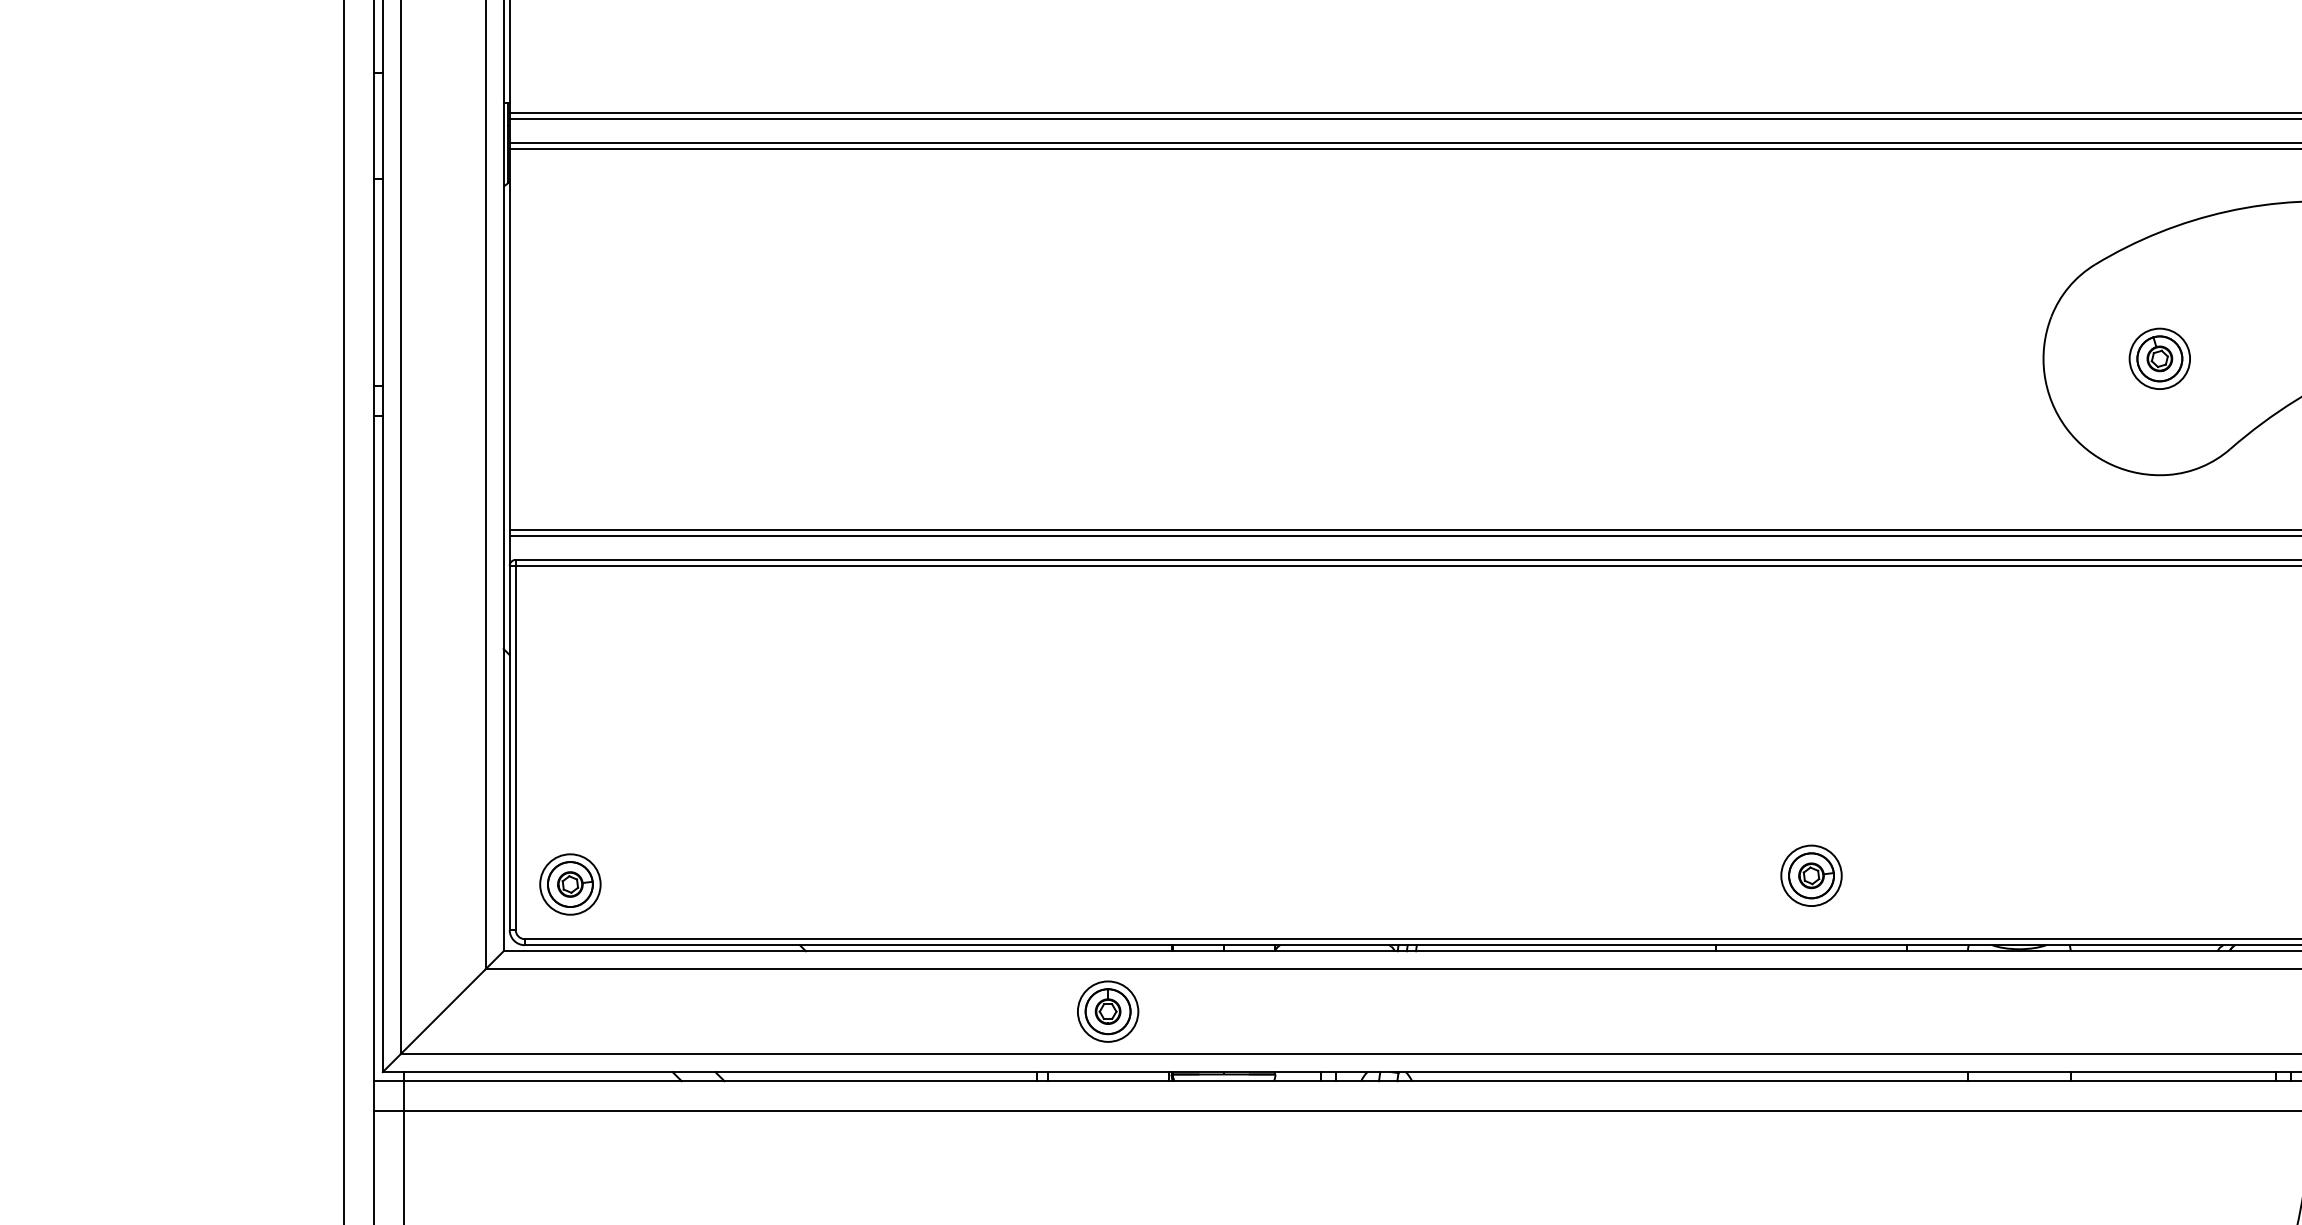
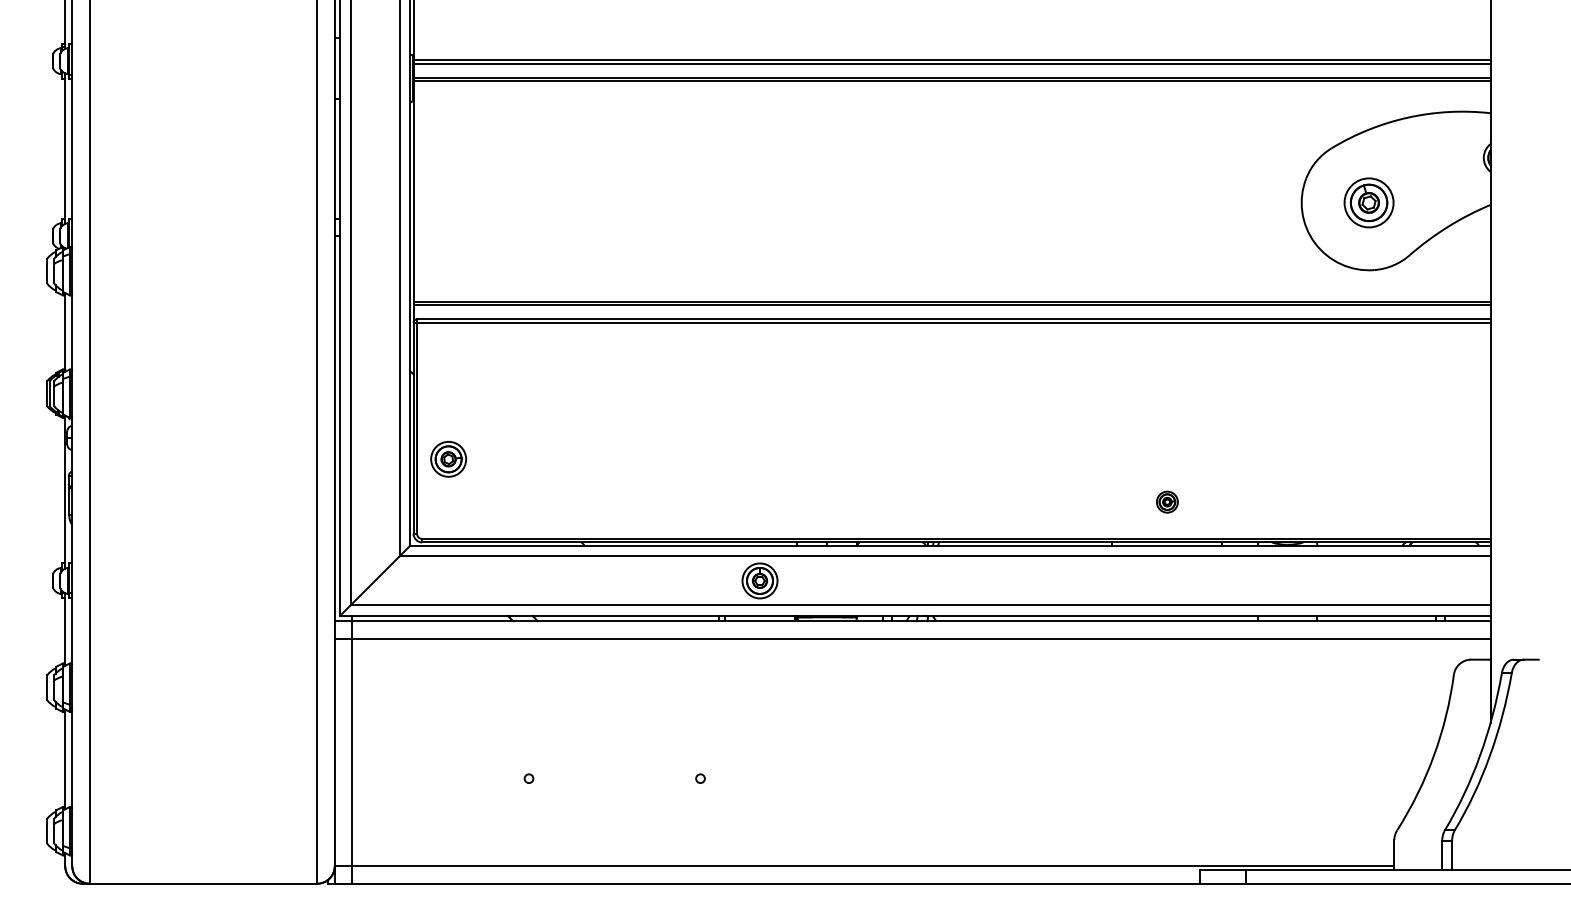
part: (2158, 358) -> (1368, 202), size x1.4
part: (1811, 874) -> (1167, 501), size x0.6
part: (570, 883) -> (448, 458), moved

